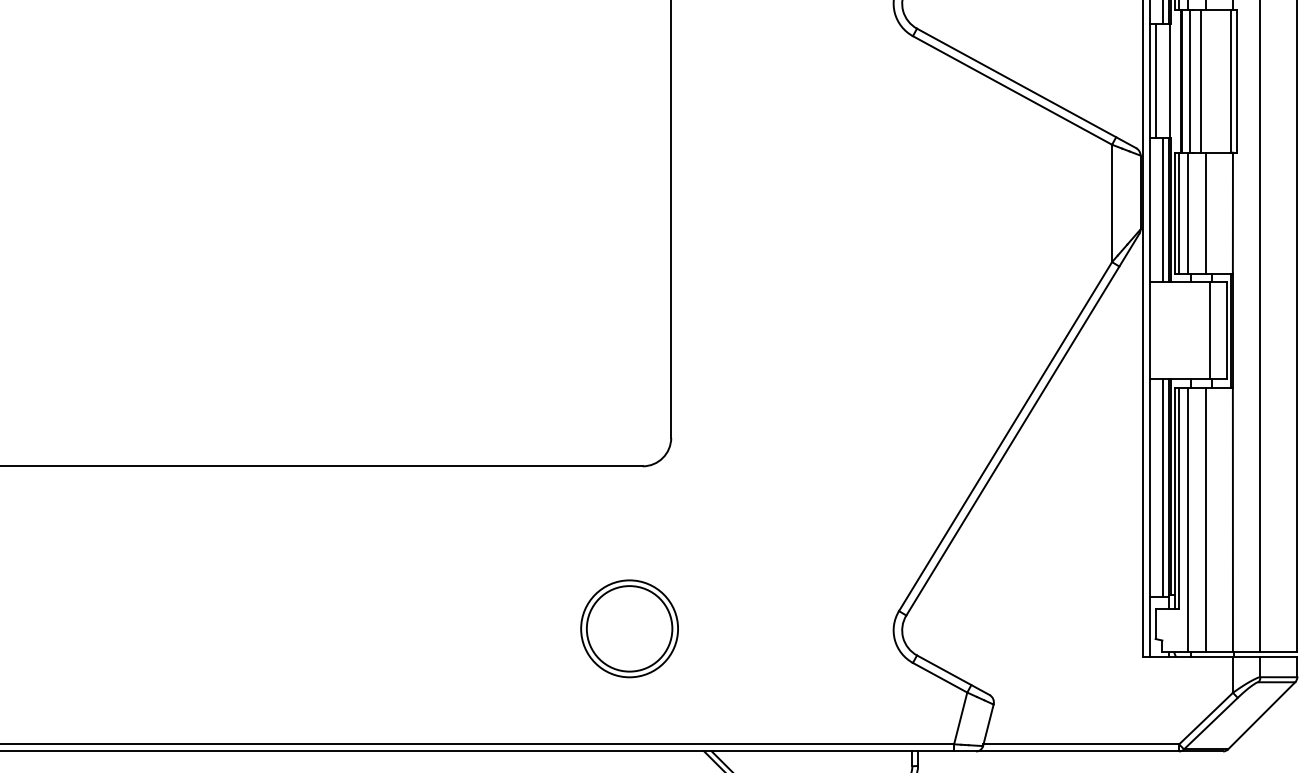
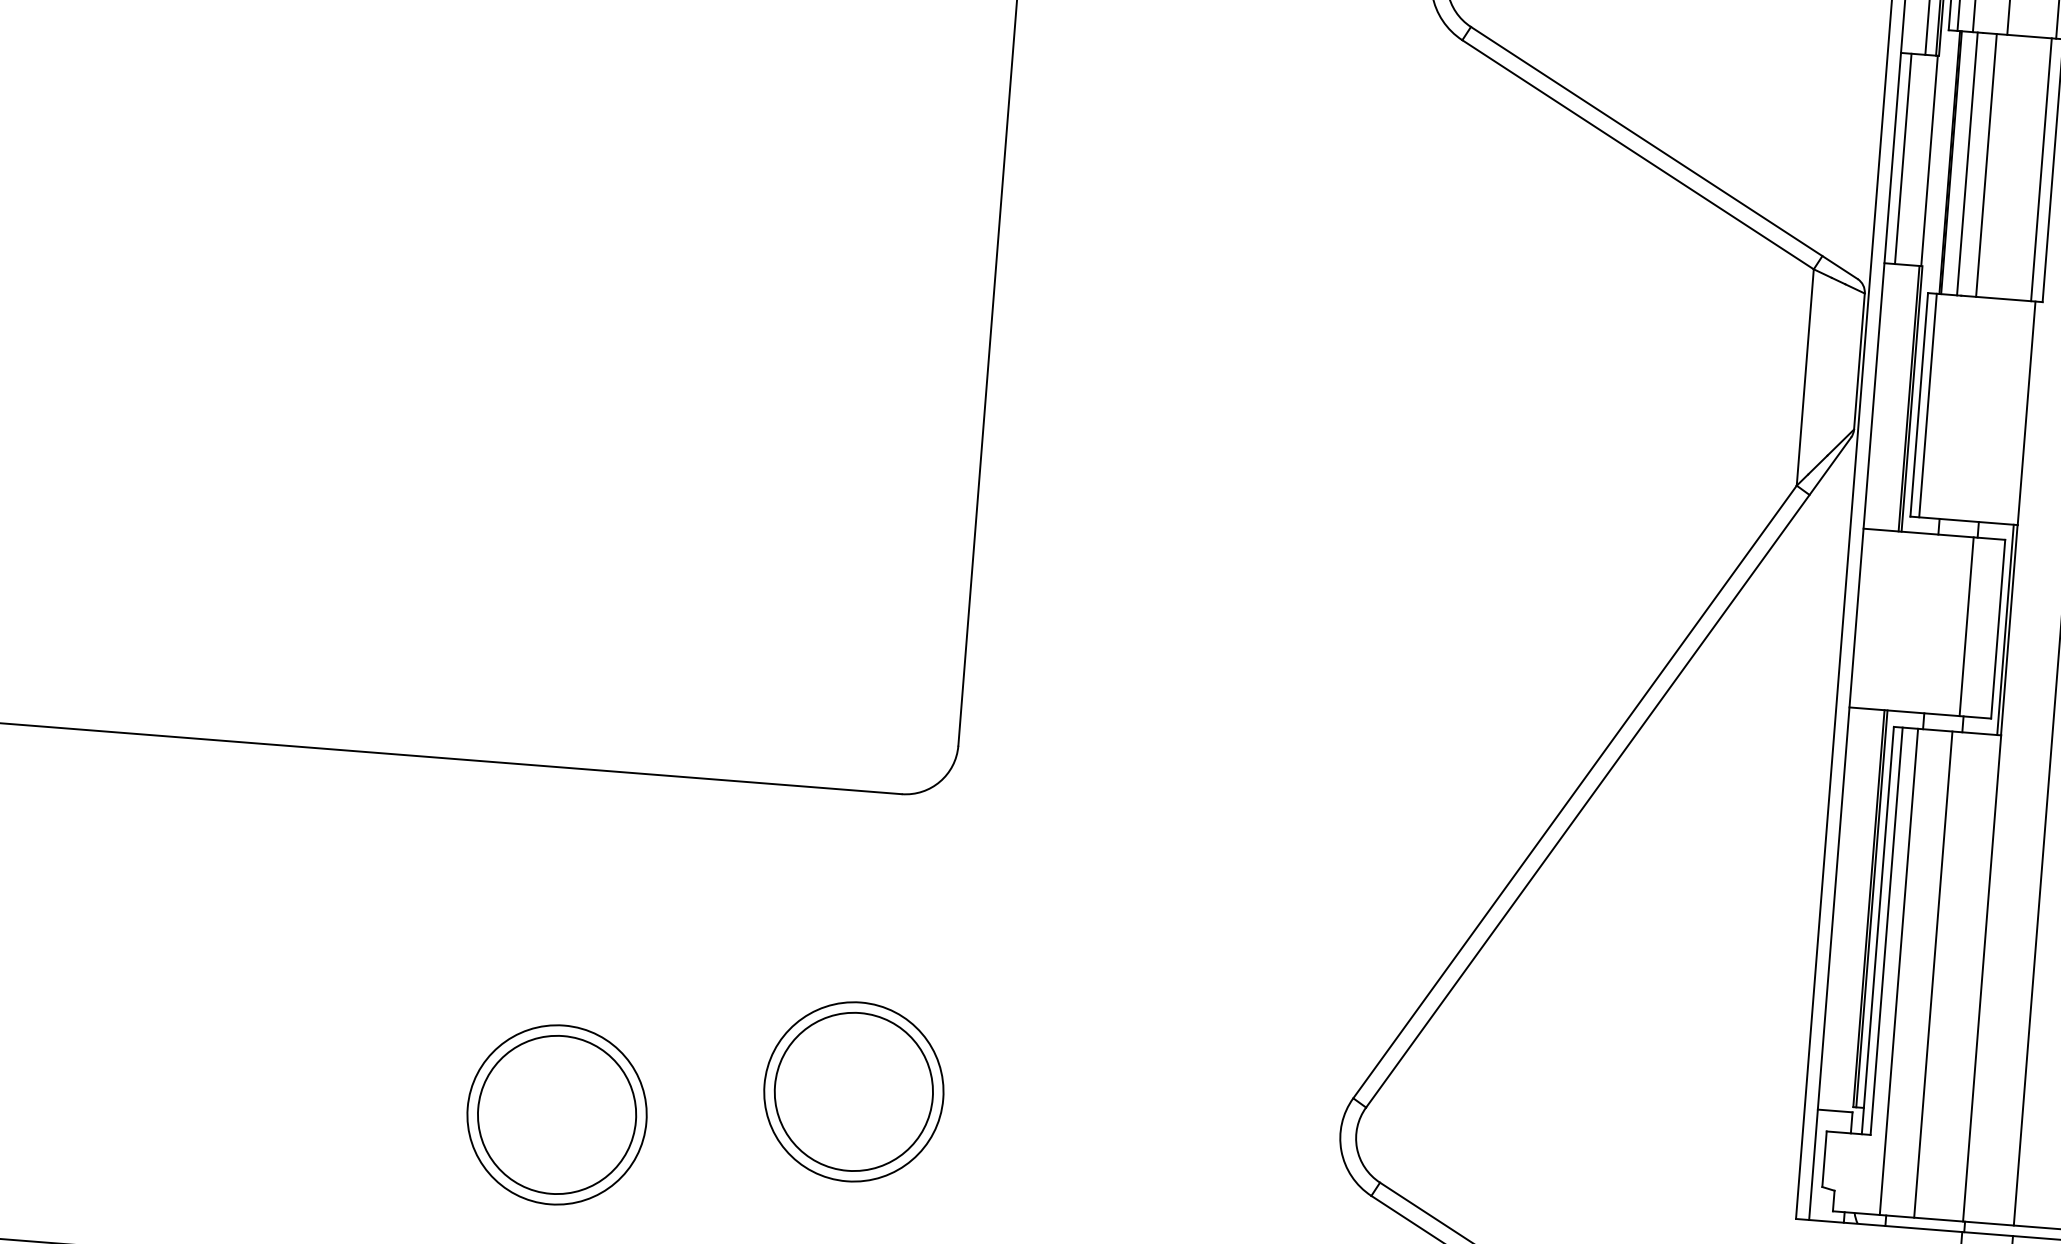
line: (1163, 210) -> (1899, 397), removed
line: (1187, 212) -> (1942, 405), removed
line: (1206, 212) -> (1978, 407), removed
line: (1163, 488) -> (1858, 910), removed
part: (470, 653) -> (556, 1114), added

